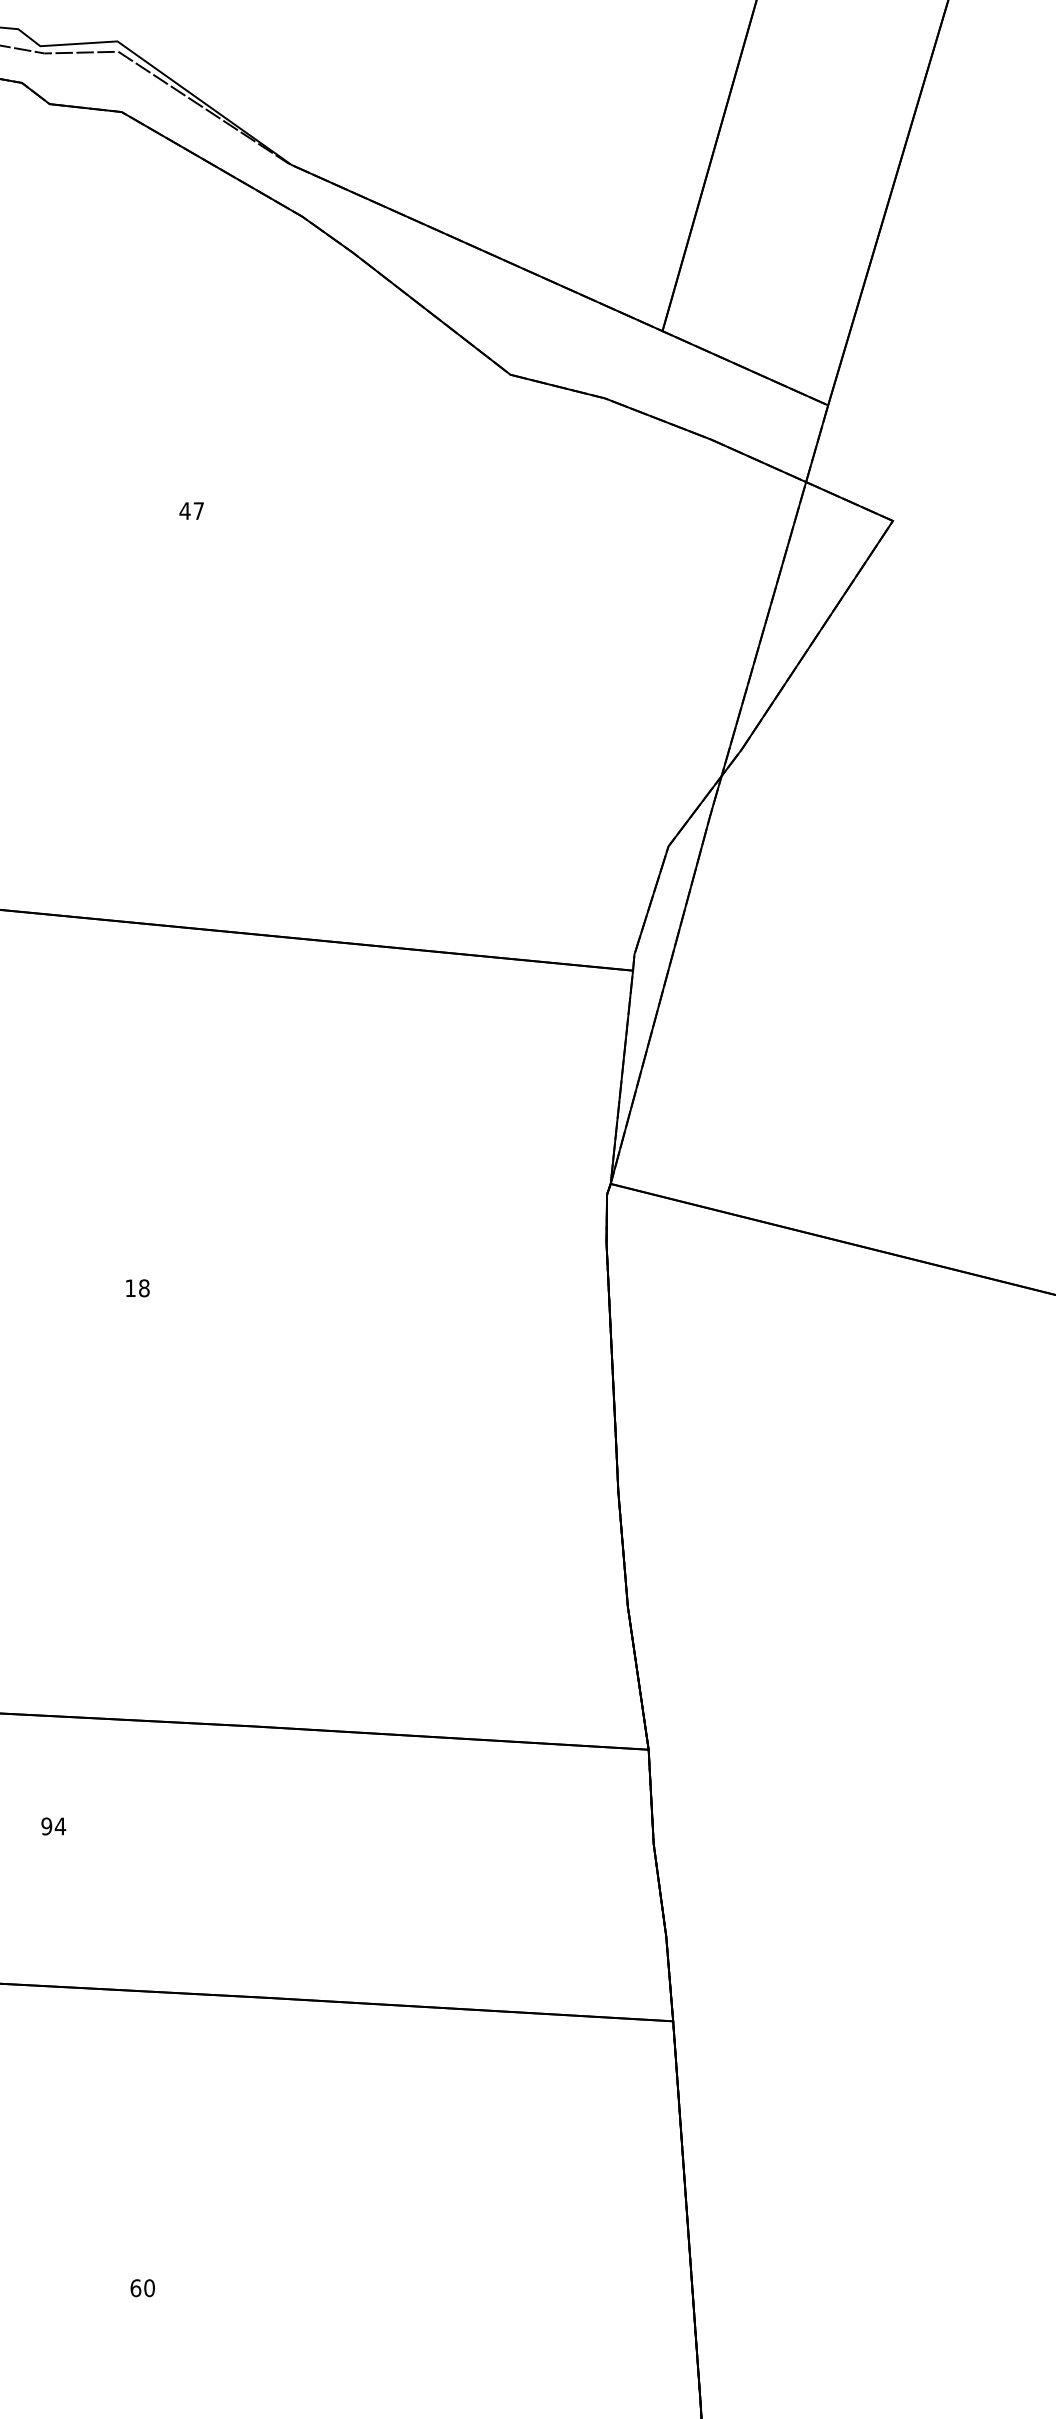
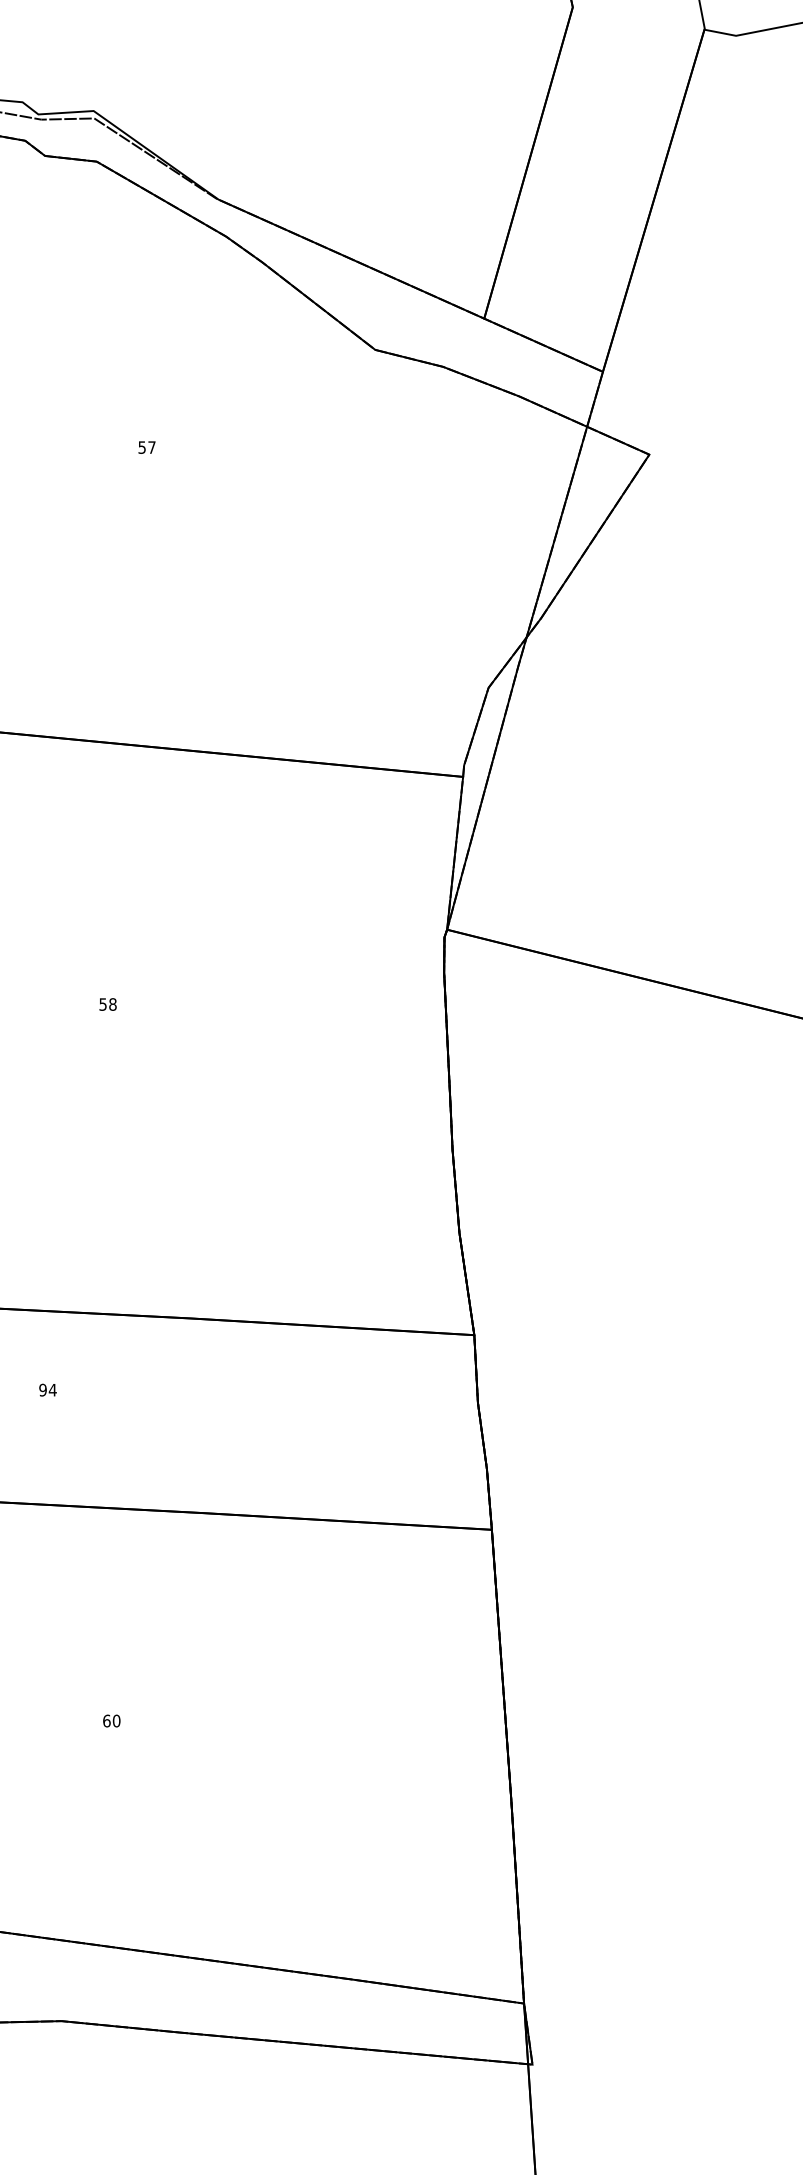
text: (185, 510) -> (142, 447), 47 -> 57
text: (129, 1288) -> (102, 1004), 18 -> 58

